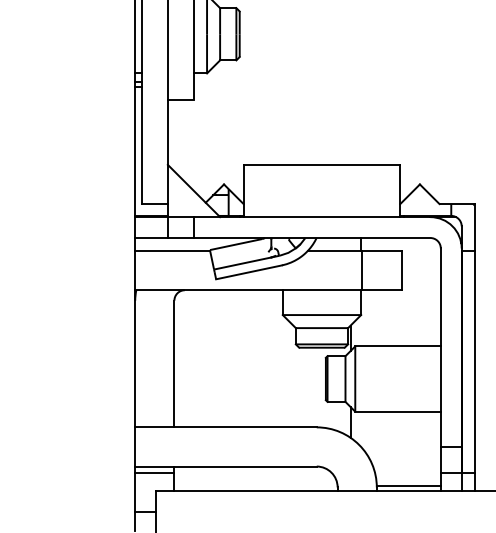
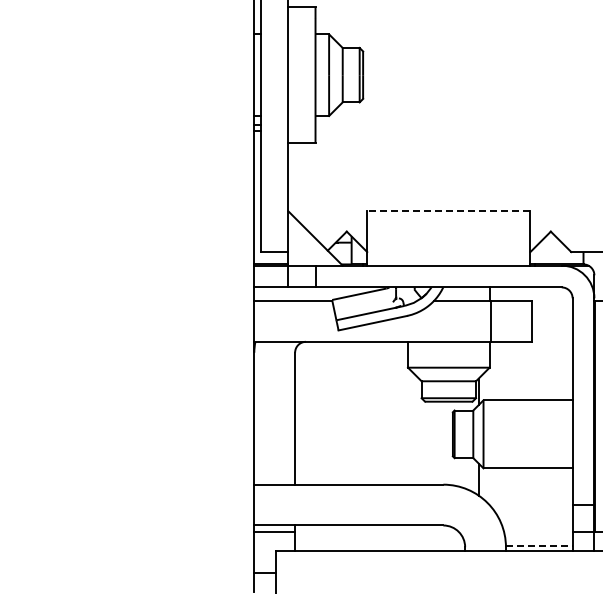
line: (321, 165) -> (448, 211), solid -> dashed
line: (409, 485) -> (539, 545), solid -> dashed

